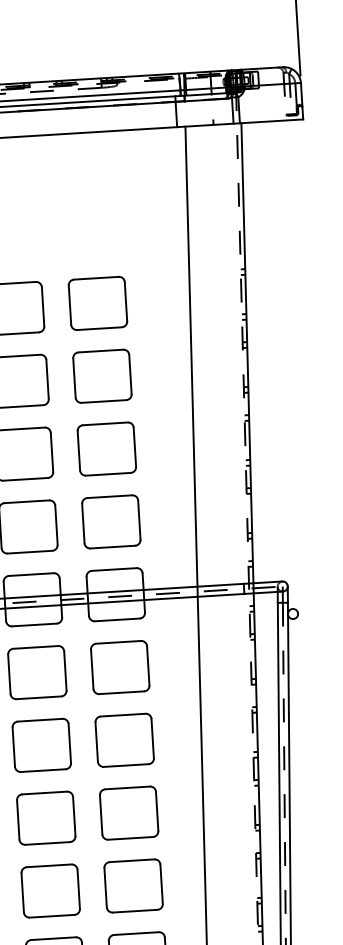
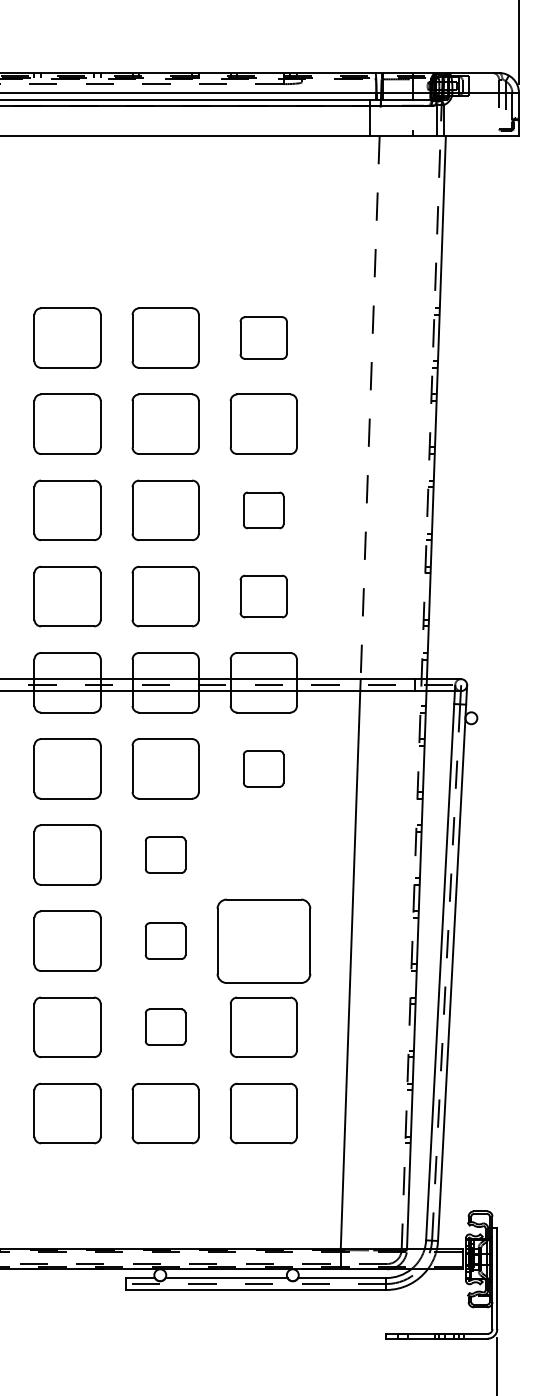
part: (97, 302) -> (263, 337), size x0.7
line: (191, 356) -> (370, 407), solid -> dashed
part: (106, 449) -> (263, 510), size x0.6
part: (111, 521) -> (263, 596), size x0.7
part: (119, 667) -> (263, 768), size x0.6
part: (124, 739) -> (263, 854), removed
part: (41, 744) -> (165, 854), size x0.6
part: (128, 812) -> (263, 940), size x1.4
part: (46, 817) -> (165, 940), size x0.6
part: (50, 890) -> (165, 1026), size x0.6

